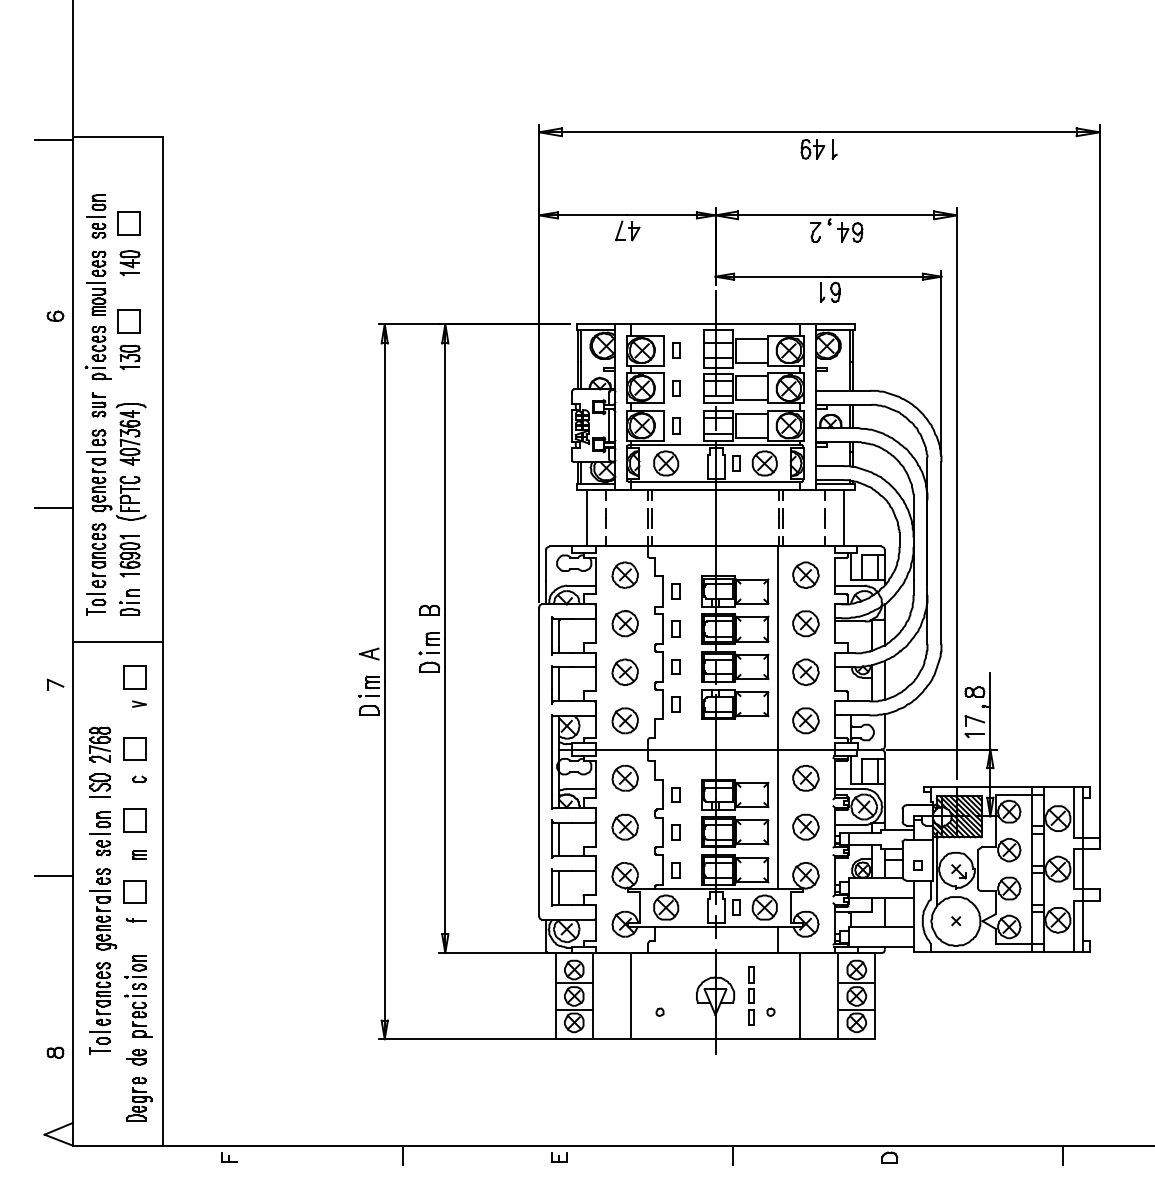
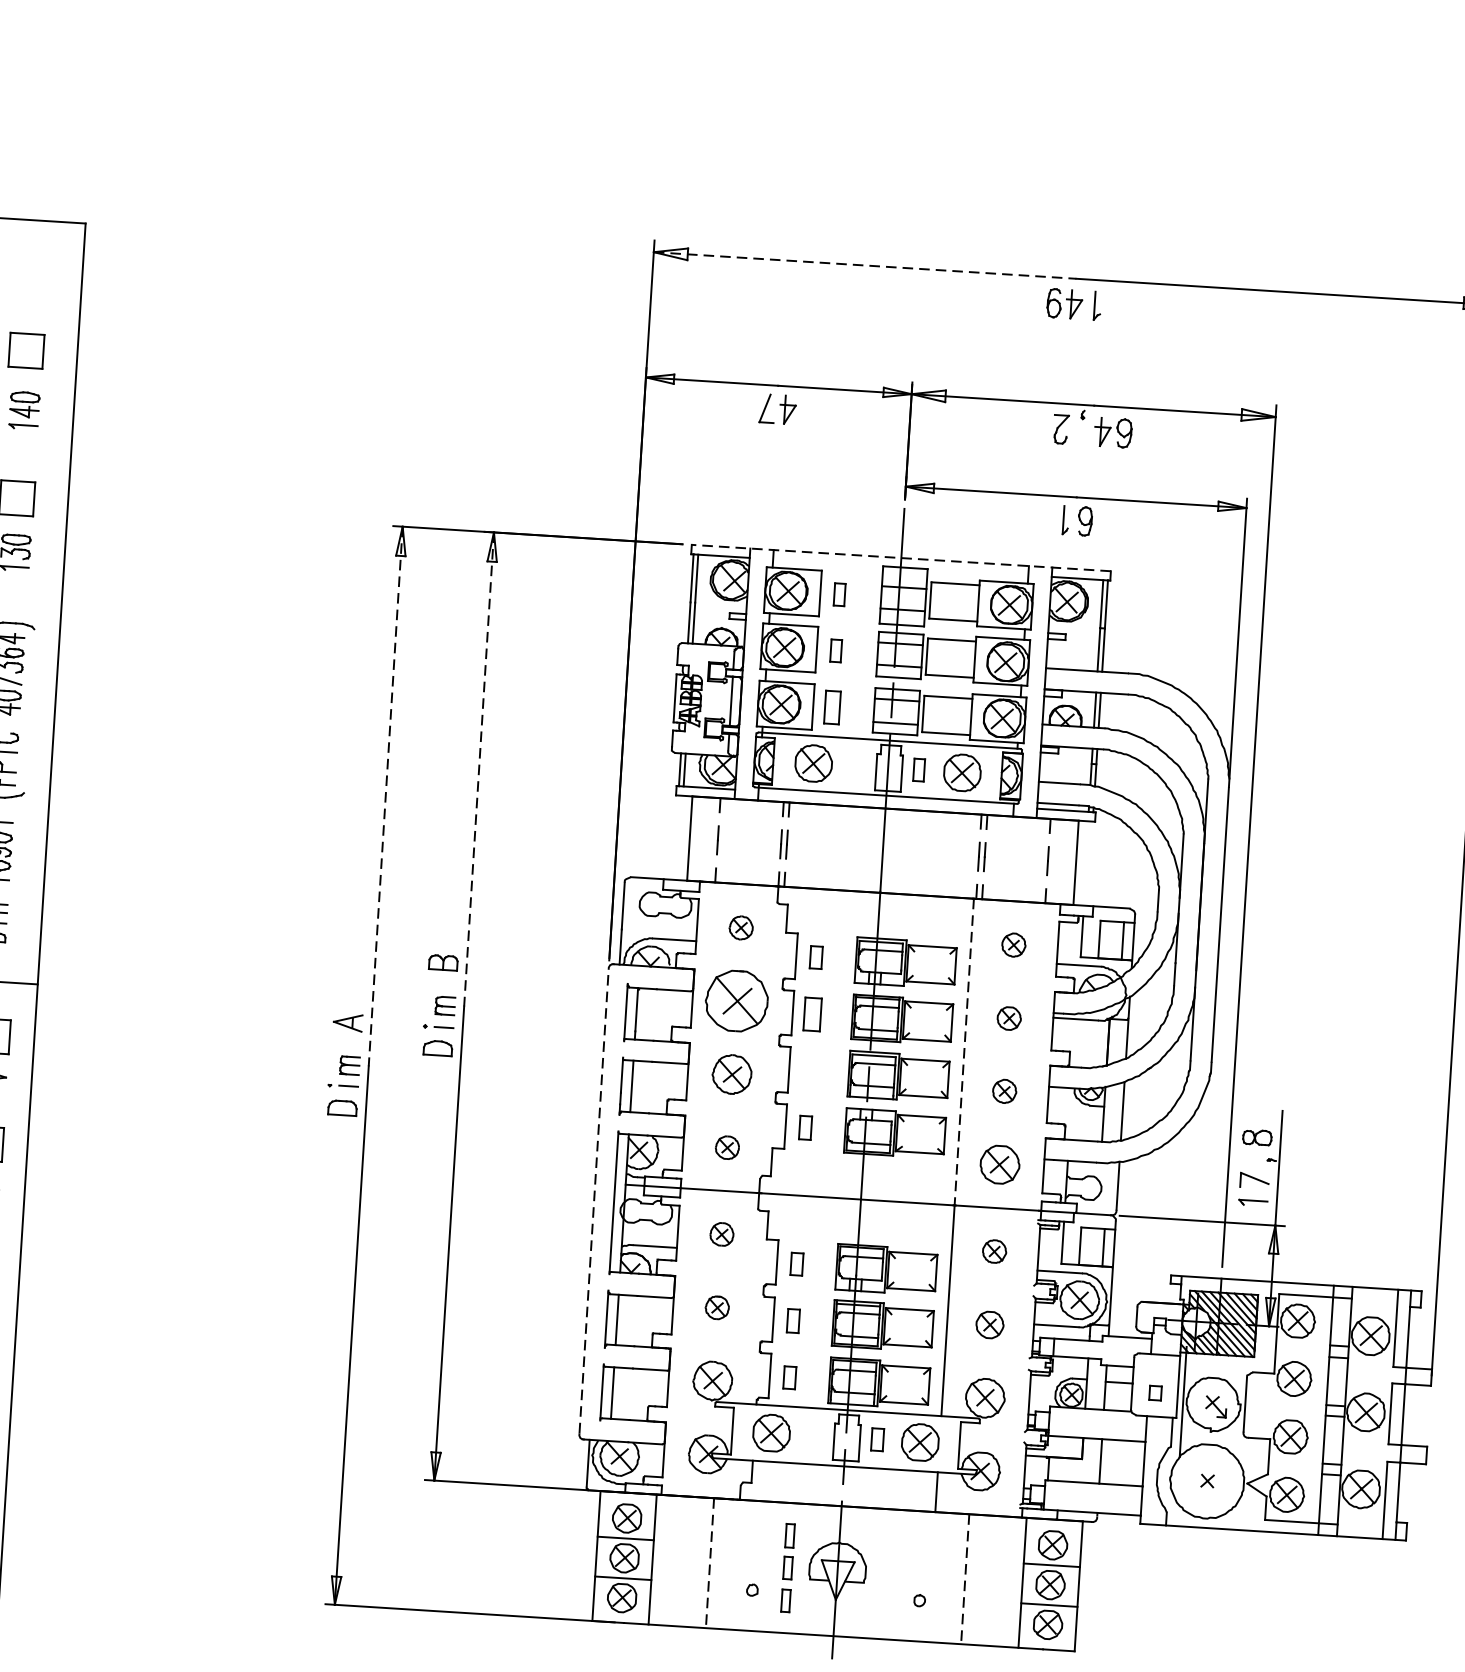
line: (679, 132) -> (865, 265), solid -> dashed
line: (715, 324) -> (901, 558), solid -> dashed
part: (676, 425) -> (832, 707), size x1.4
line: (445, 481) -> (479, 769), solid -> dashed
line: (384, 503) -> (385, 797), solid -> dashed
part: (624, 574) -> (740, 926), size x0.6
part: (805, 574) -> (1013, 944), size x0.6
part: (624, 623) -> (735, 1000), size x1.6
part: (805, 623) -> (1008, 1018), size x0.6
part: (675, 628) -> (812, 1013), size x1.4
line: (777, 647) -> (964, 1051), solid -> dashed
part: (675, 666) -> (808, 1070), removed
part: (805, 671) -> (1004, 1090), size x0.6
part: (624, 720) -> (726, 1147), size x0.6
line: (539, 762) -> (594, 1202), solid -> dashed
part: (624, 778) -> (721, 1234), size x0.6
part: (805, 778) -> (993, 1251), size x0.6
part: (624, 826) -> (716, 1306), size x0.6
part: (805, 826) -> (989, 1324), size x0.7
part: (751, 995) -> (787, 1567), moved
line: (630, 996) -> (709, 1563), solid -> dashed
line: (800, 996) -> (965, 1579), solid -> dashed

